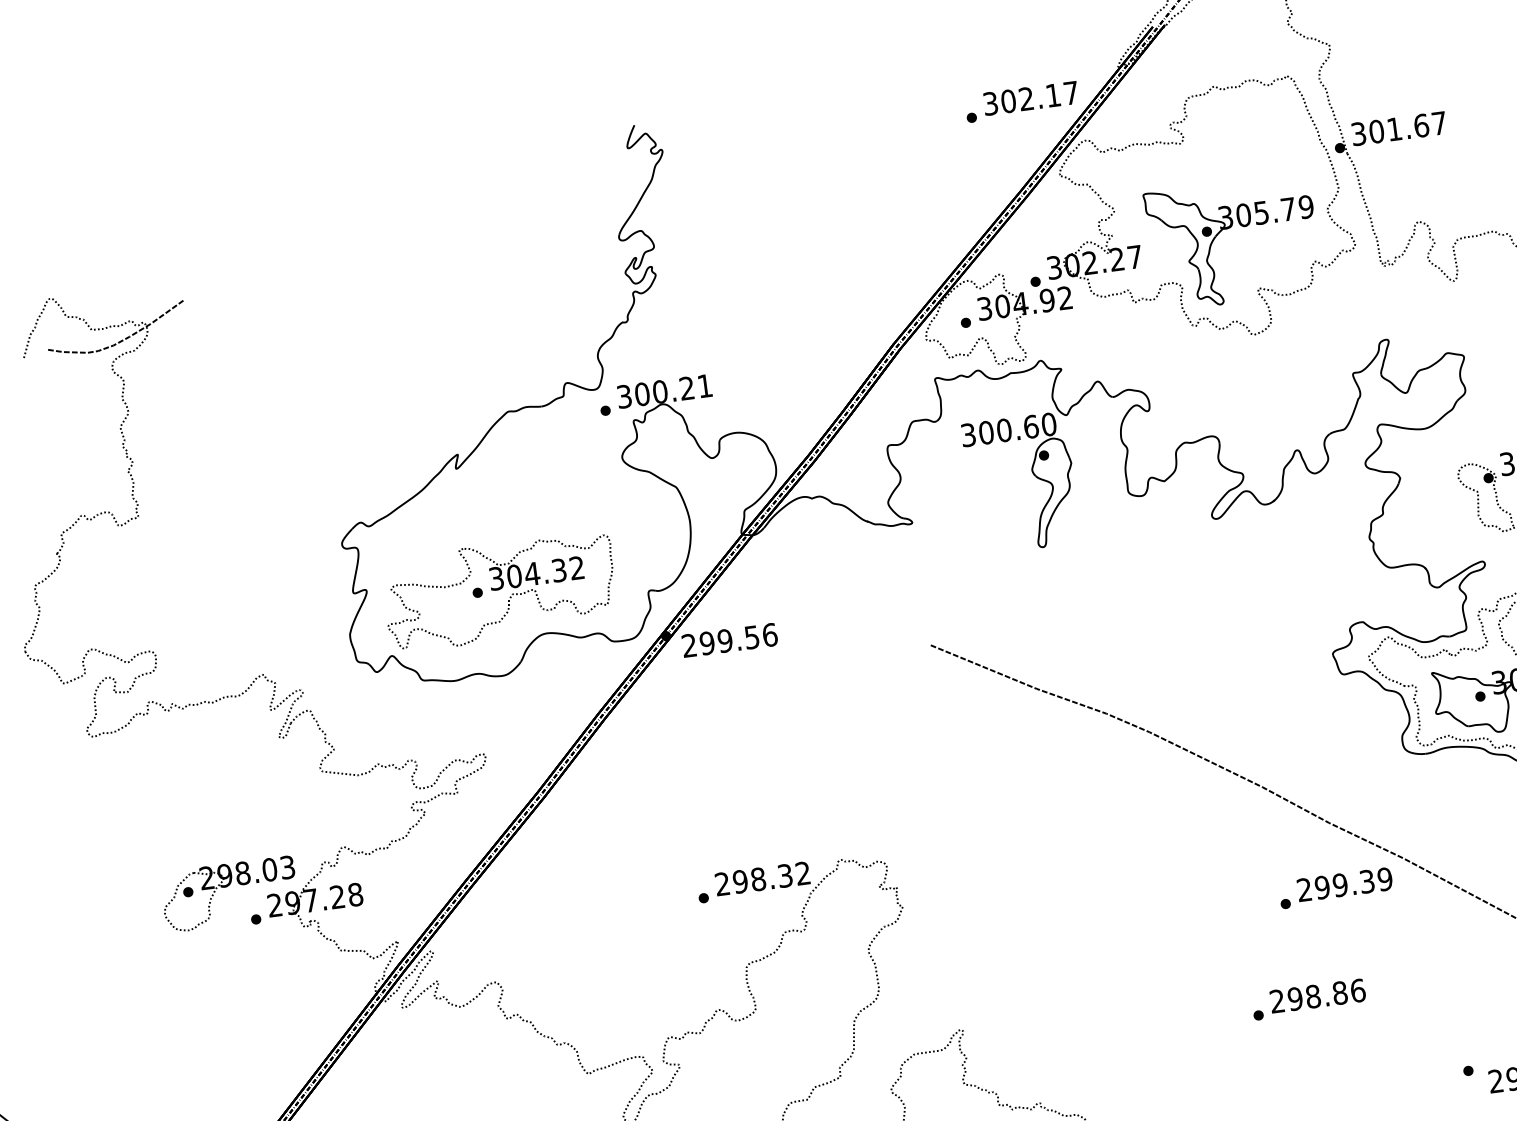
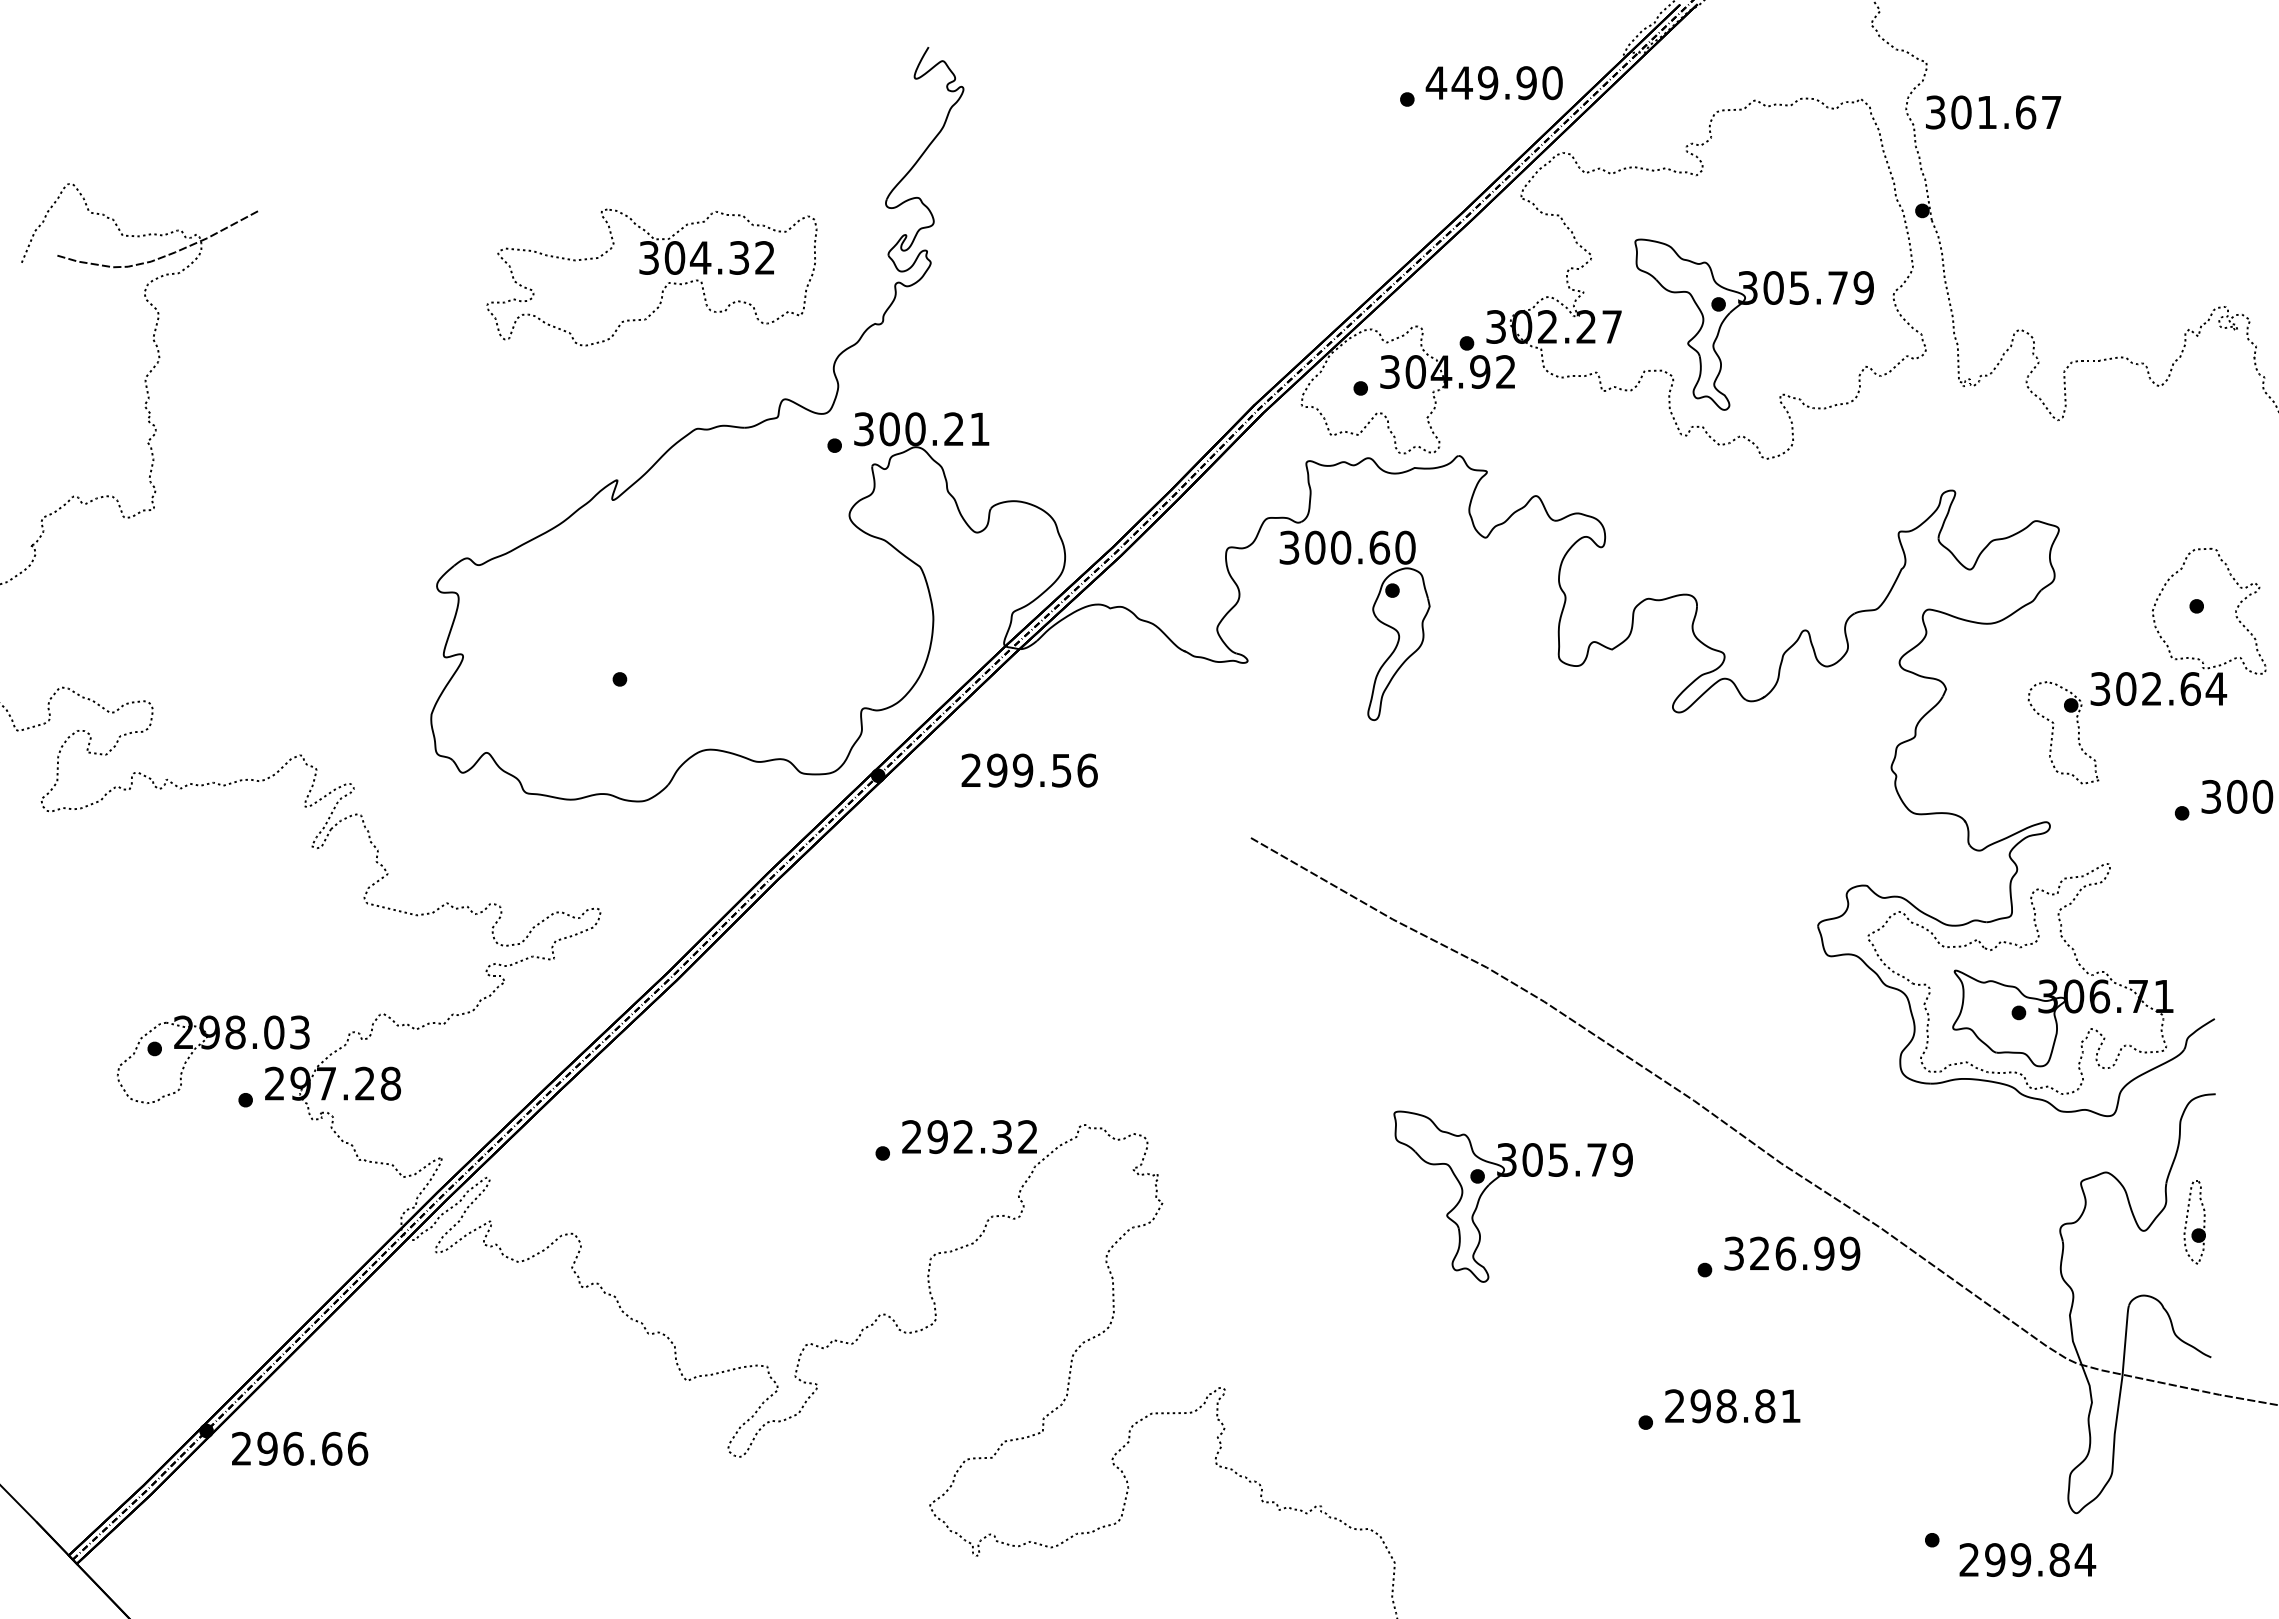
text: (1030, 98) -> (1493, 83), 302.17 -> 449.90
text: (1399, 128) -> (1993, 112), moved
part: (1033, 475) -> (1374, 616), moved
part: (499, 592) -> (651, 277), moved
text: (729, 640) -> (1029, 770), moved
part: (1141, 856) -> (1509, 1176), added
text: (758, 879) -> (963, 1137), 298.32 -> 292.32
text: (1336, 885) -> (1779, 1253), 299.39 -> 326.99
text: (1358, 990) -> (1791, 1406), 298.86 -> 298.81

